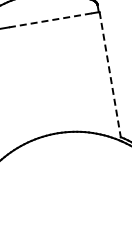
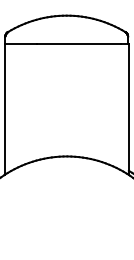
line: (50, 19) -> (79, 43), dashed -> solid
line: (110, 76) -> (128, 109), dashed -> solid

